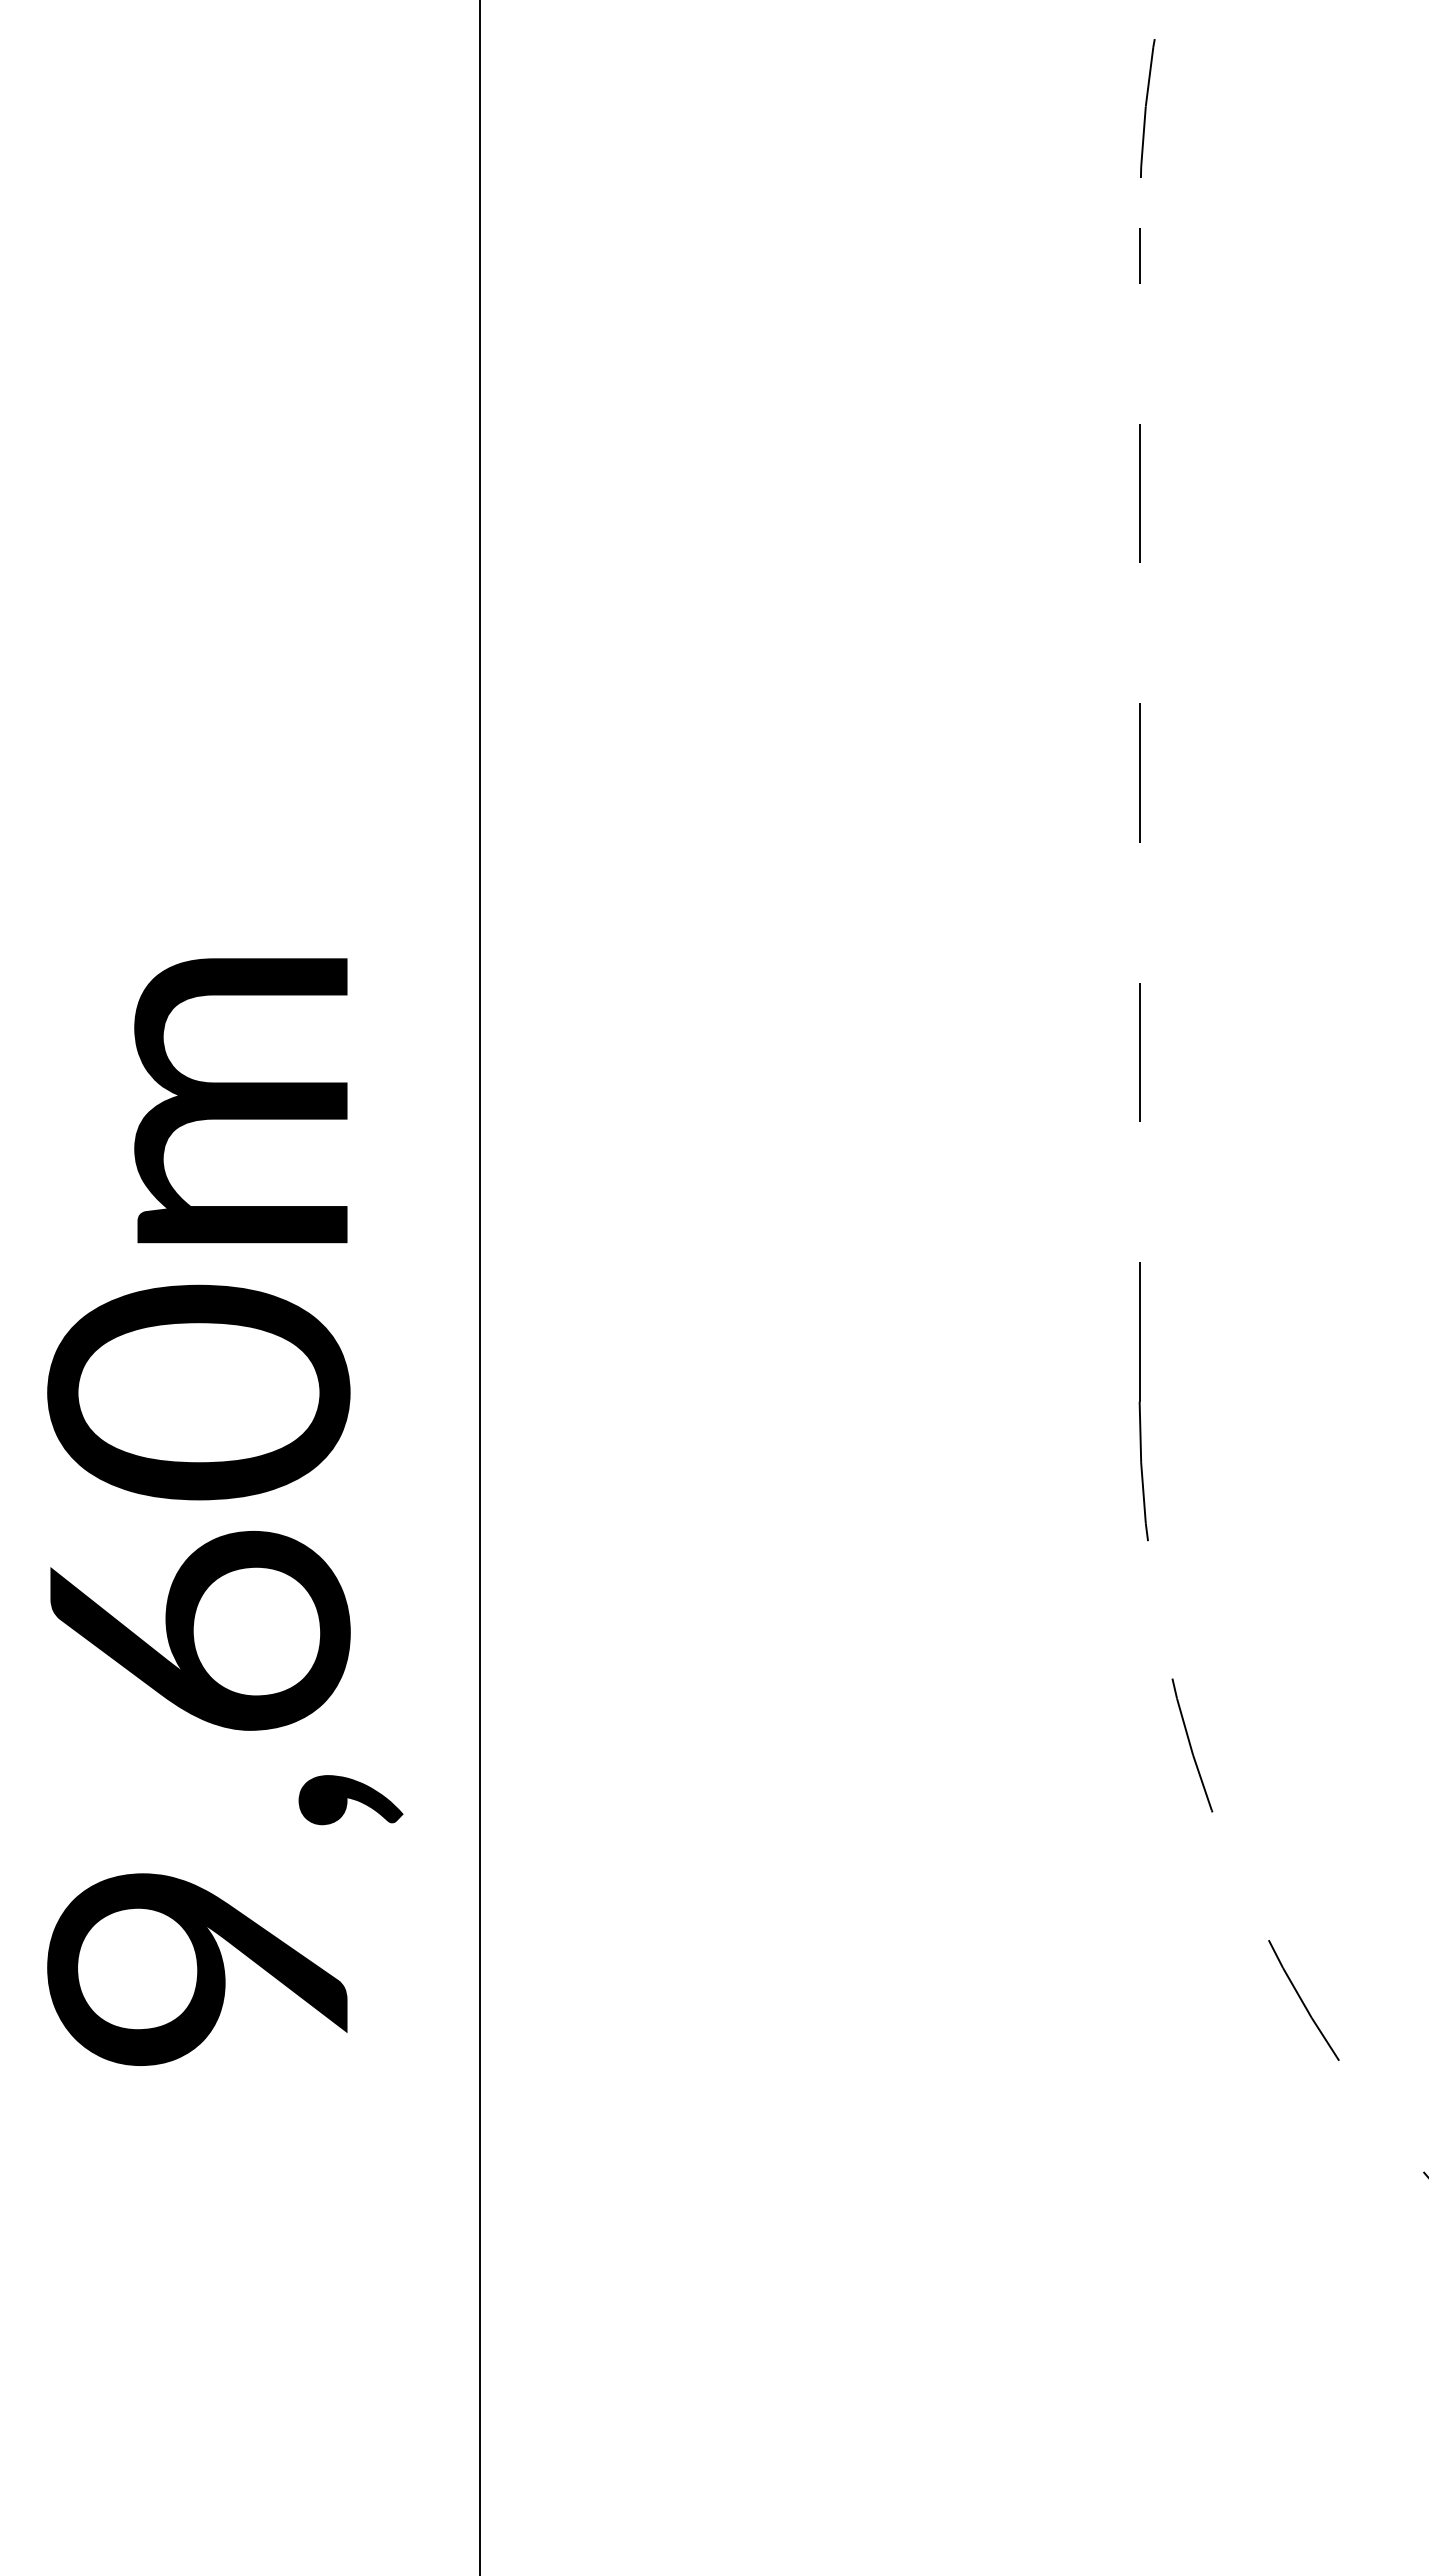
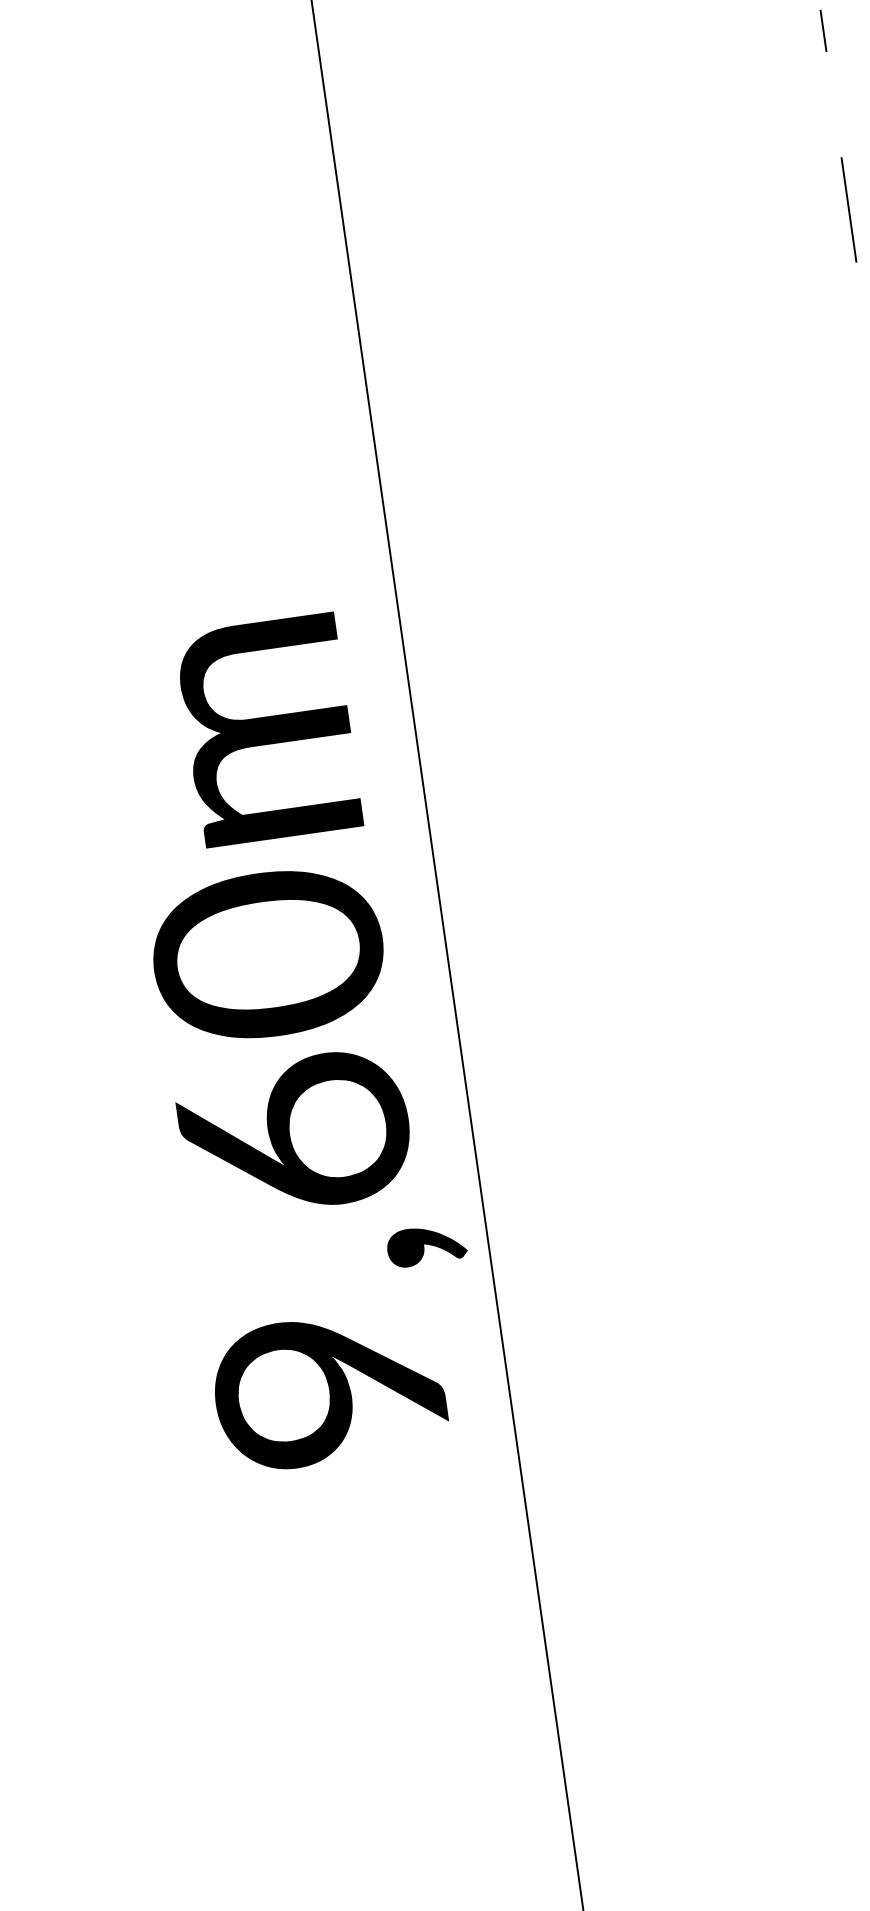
text: (225, 1511) -> (301, 1041), moved

